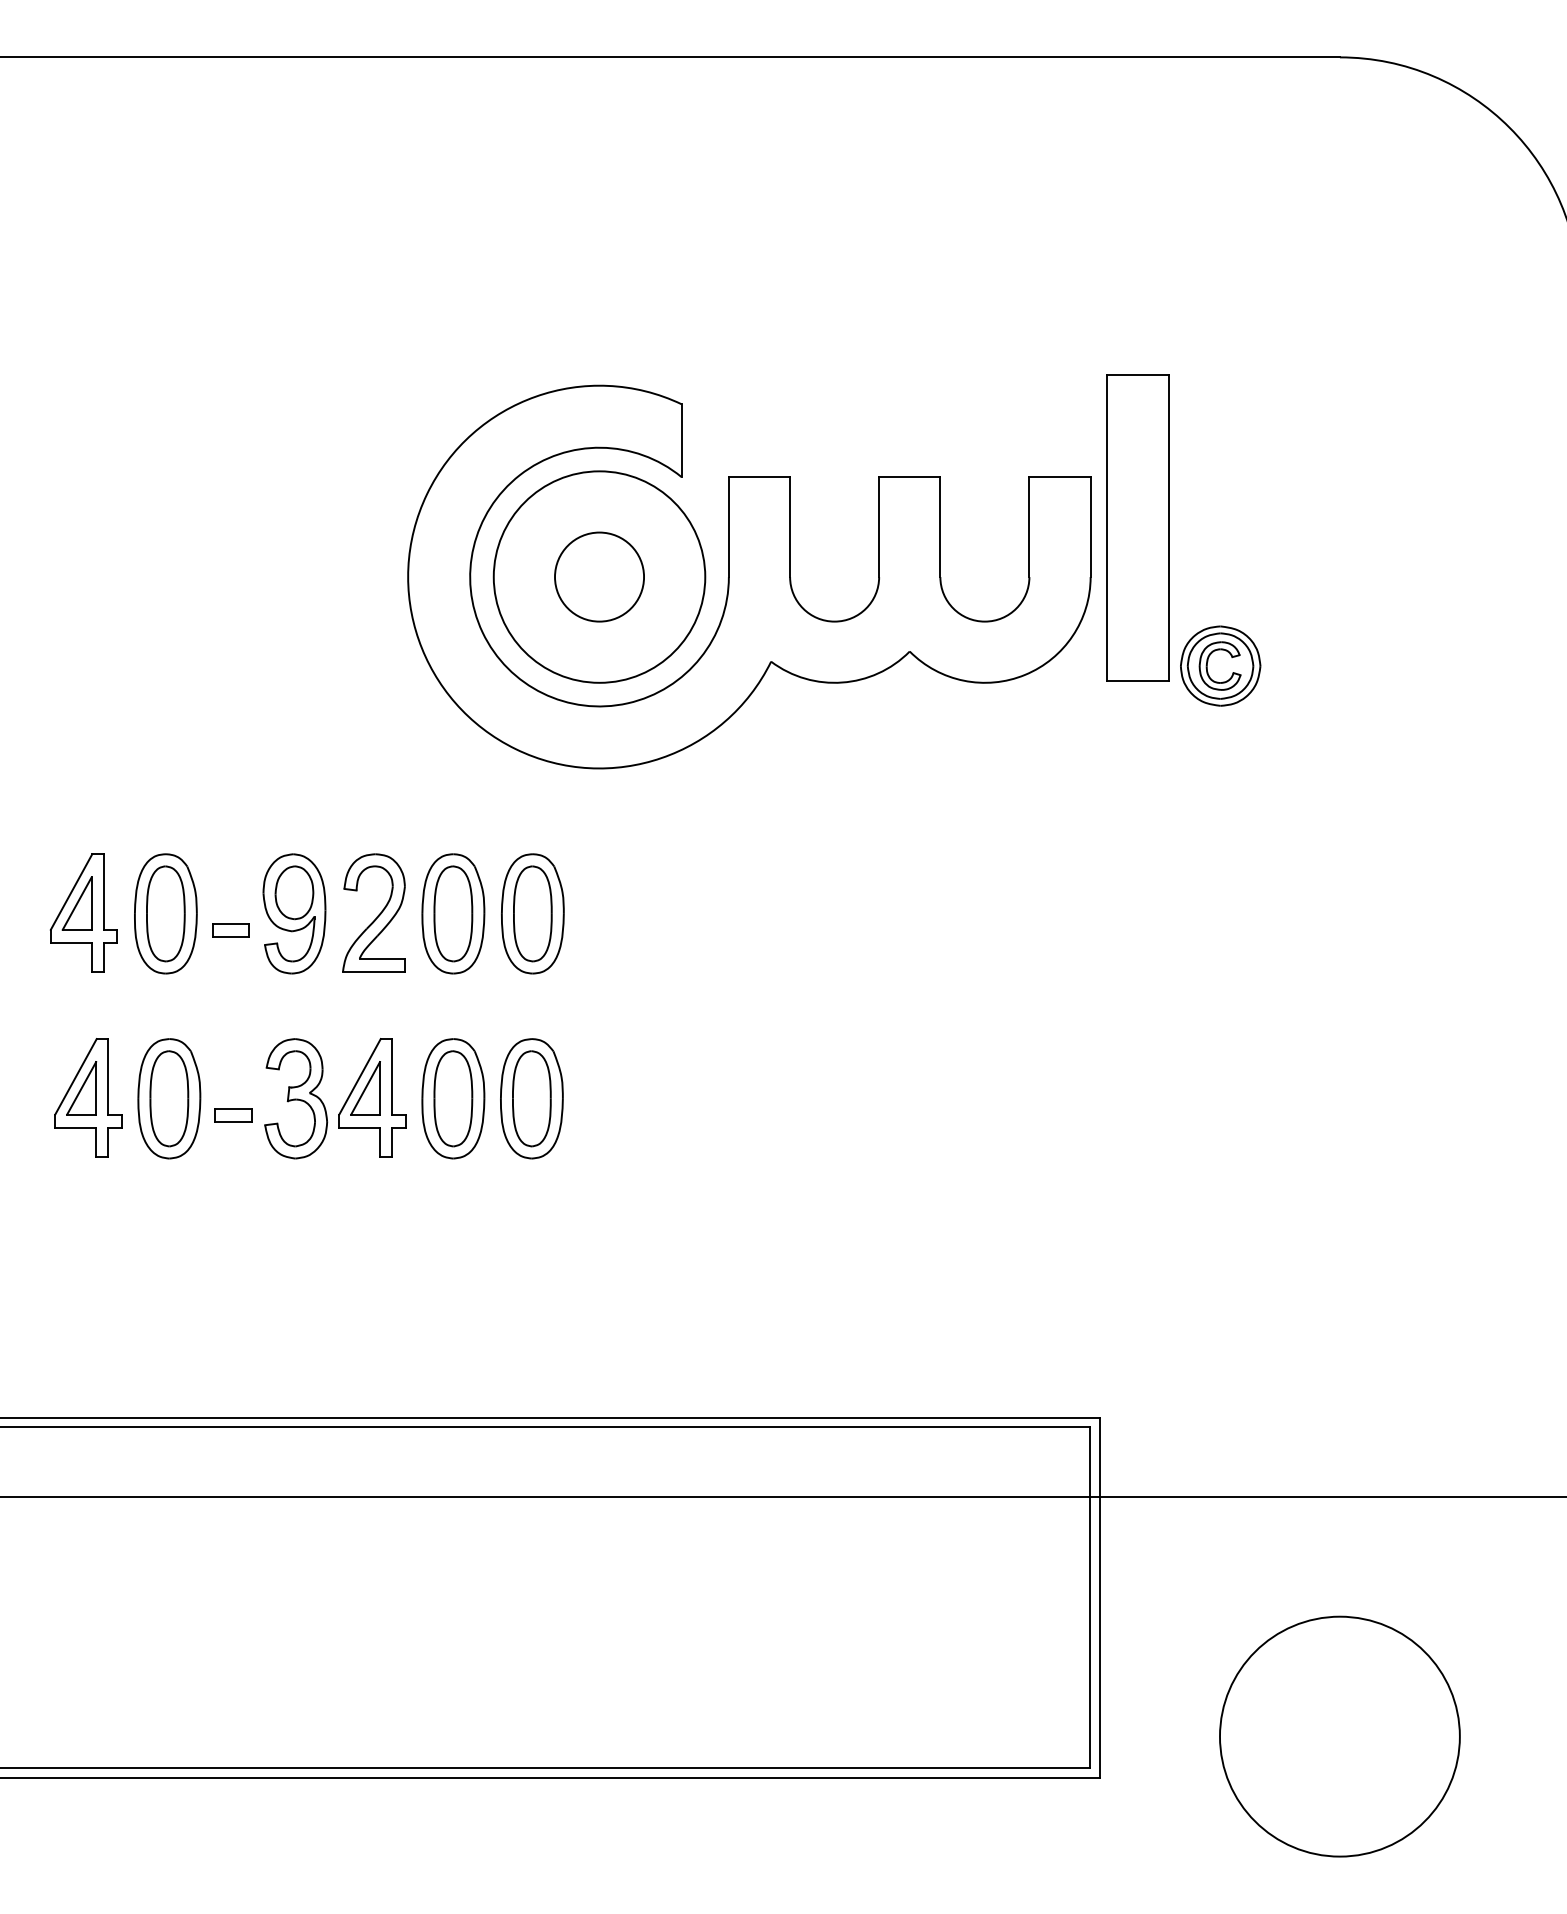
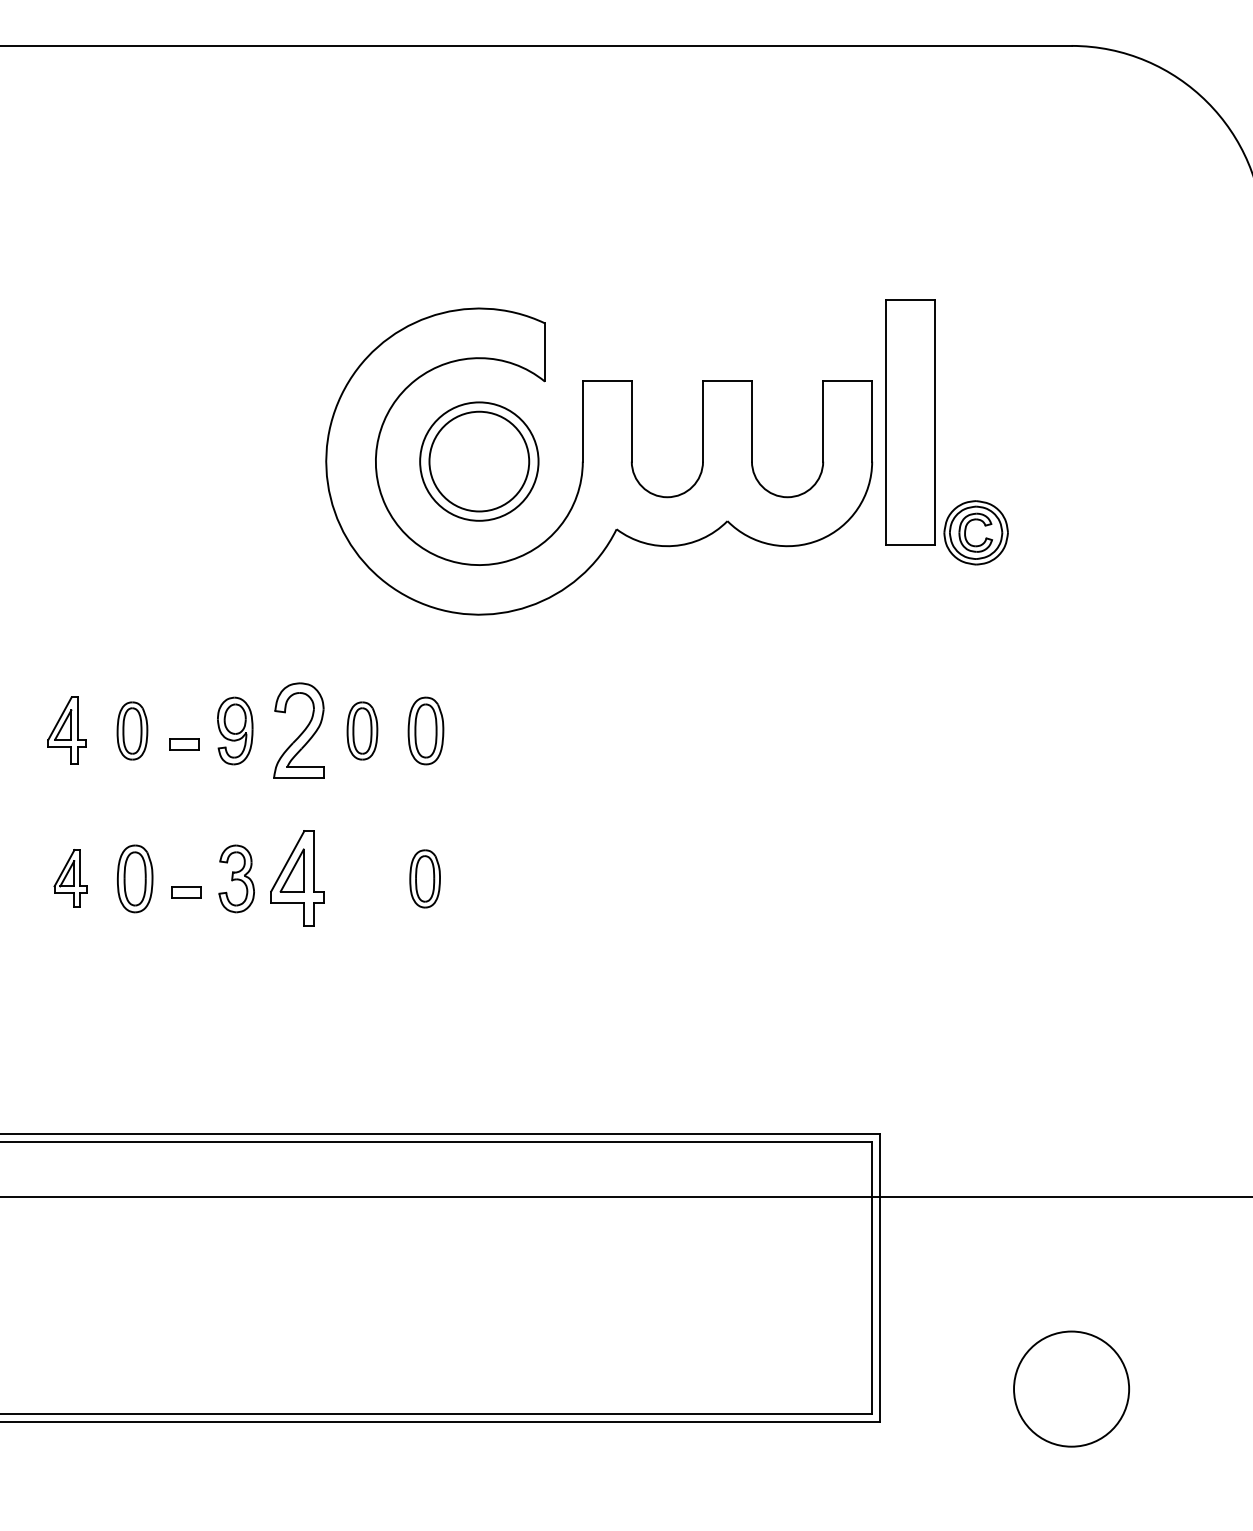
circle: (598, 576) -> (478, 461), size x0.7
circle: (598, 576) -> (478, 461), size x1.4
part: (83, 913) -> (66, 730), size x0.7
part: (165, 913) -> (132, 730), size x0.6
part: (293, 913) -> (234, 730), size x0.7
part: (453, 913) -> (362, 730), size x0.6
part: (532, 913) -> (425, 730), size x0.7
part: (88, 1098) -> (70, 878), size x0.6
part: (168, 1098) -> (134, 878), size x0.7
part: (295, 1098) -> (236, 878), size x0.7
part: (453, 1098) -> (362, 878), removed
part: (530, 1098) -> (424, 878), size x0.6
circle: (1339, 1737) -> (1071, 1389), size x0.6

